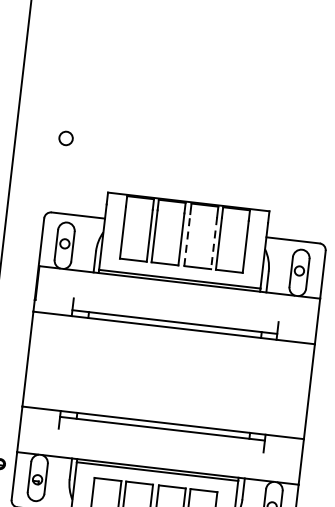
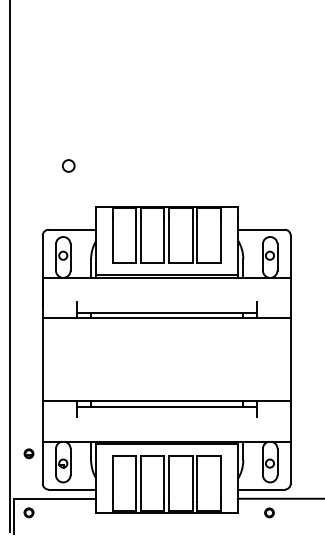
circle: (65, 137) -> (68, 165), moved
line: (187, 240) -> (169, 240), dashed -> solid
line: (213, 243) -> (192, 240), dashed -> solid

